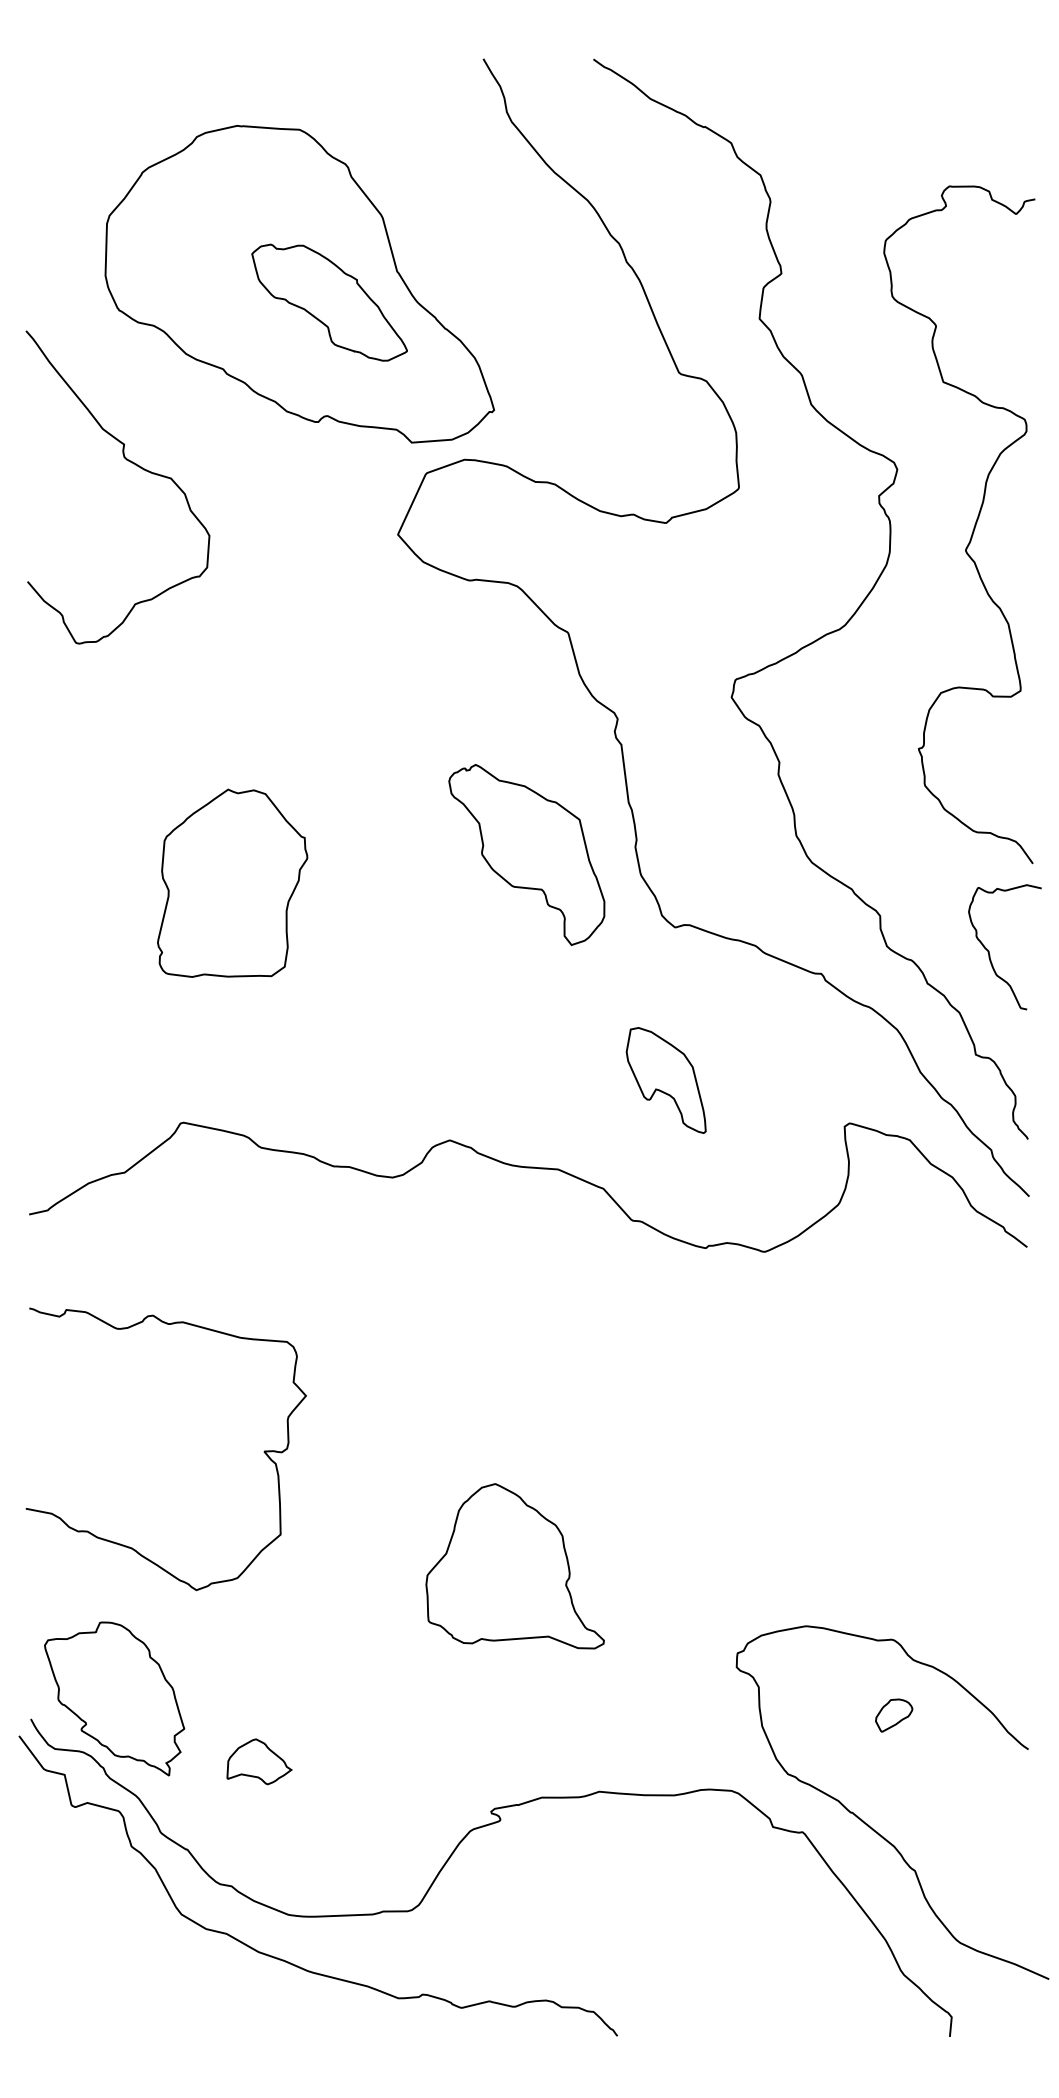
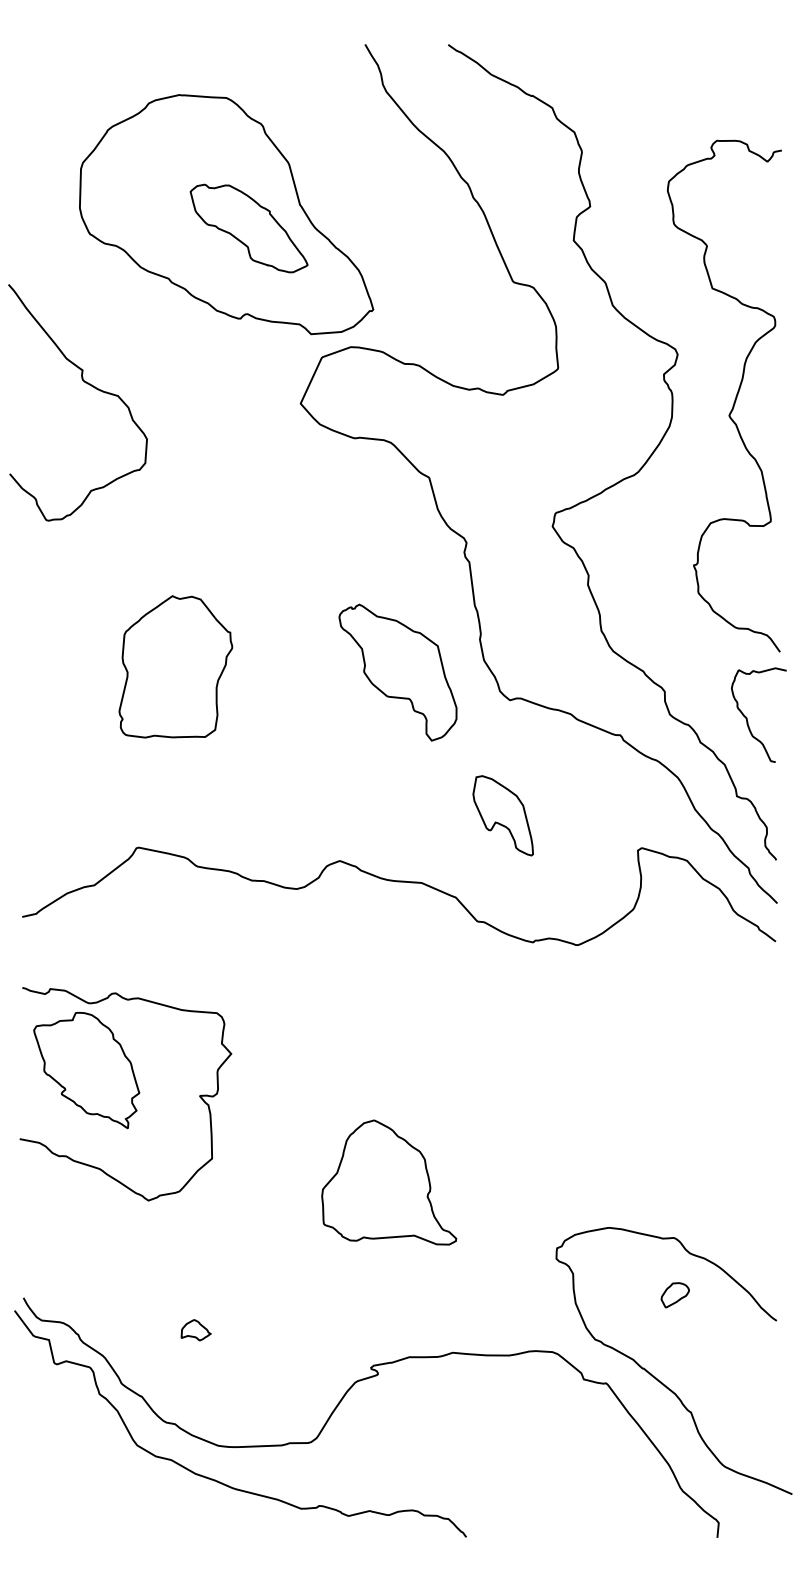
curve: (133, 464) -> (89, 385), moved
part: (526, 854) -> (397, 672), moved
part: (114, 1698) -> (86, 1070), moved
part: (259, 1761) -> (196, 1329), size x0.6

